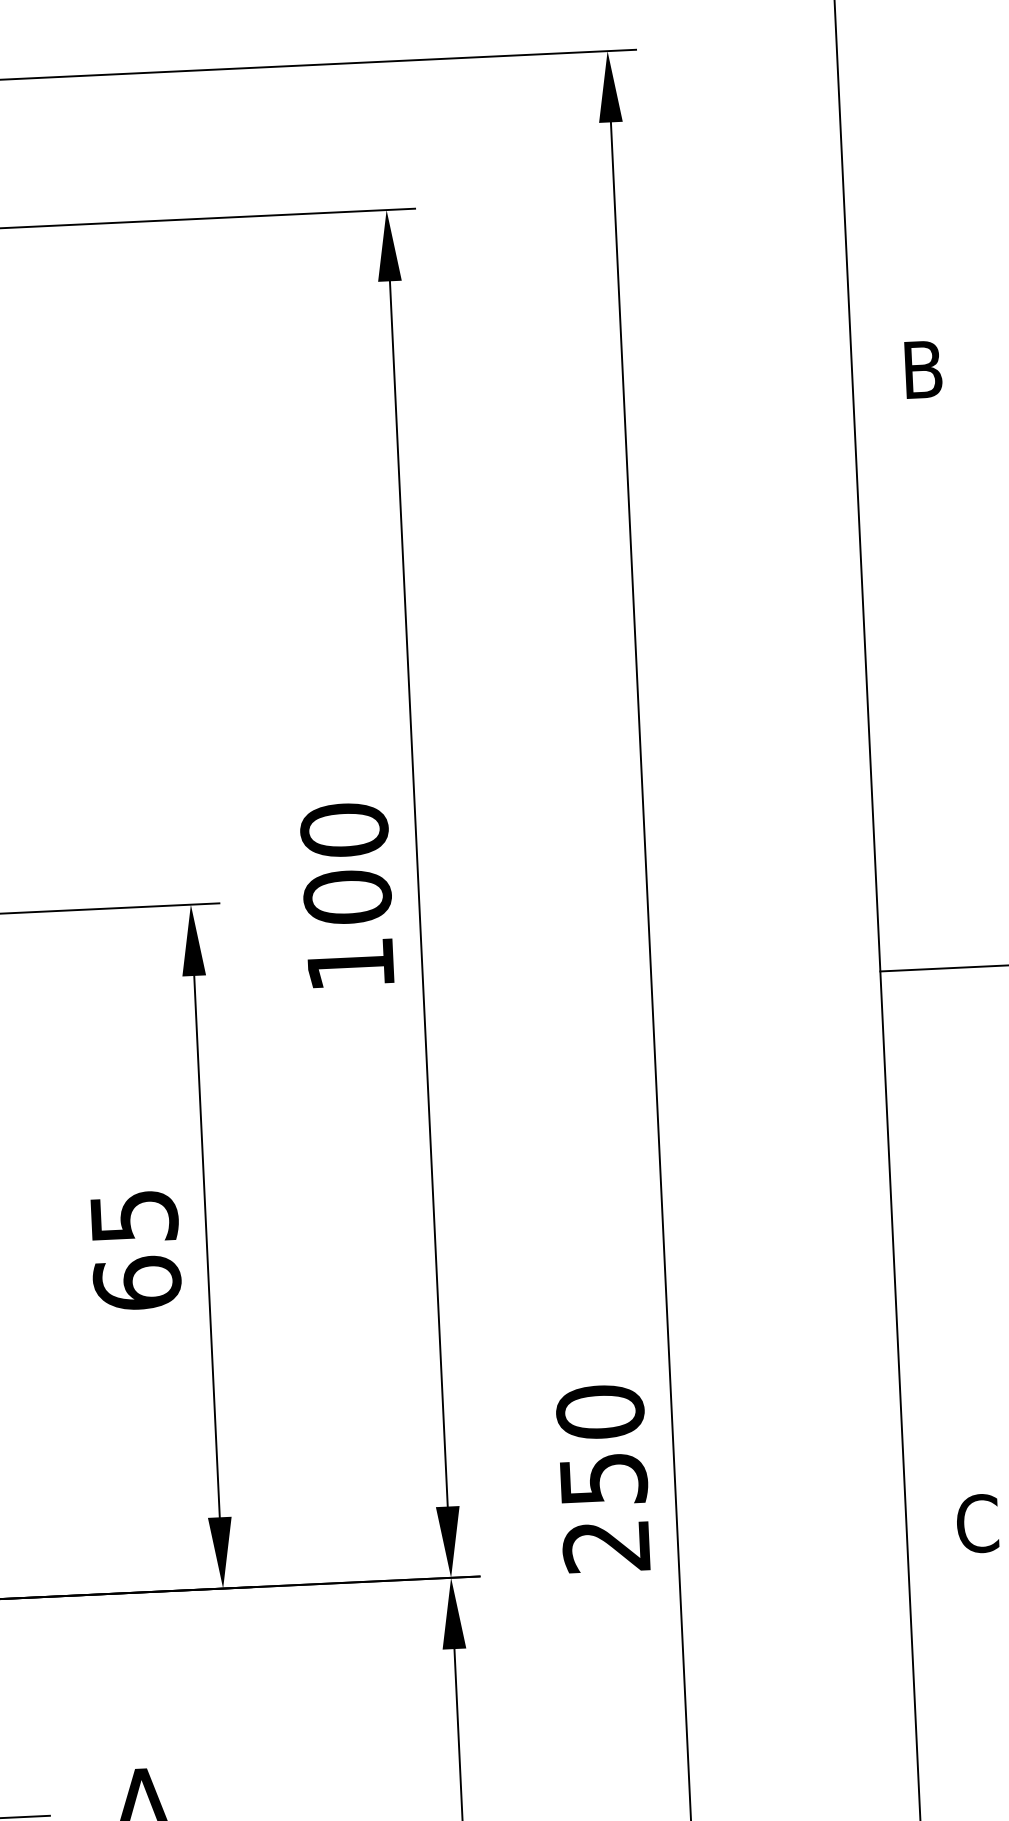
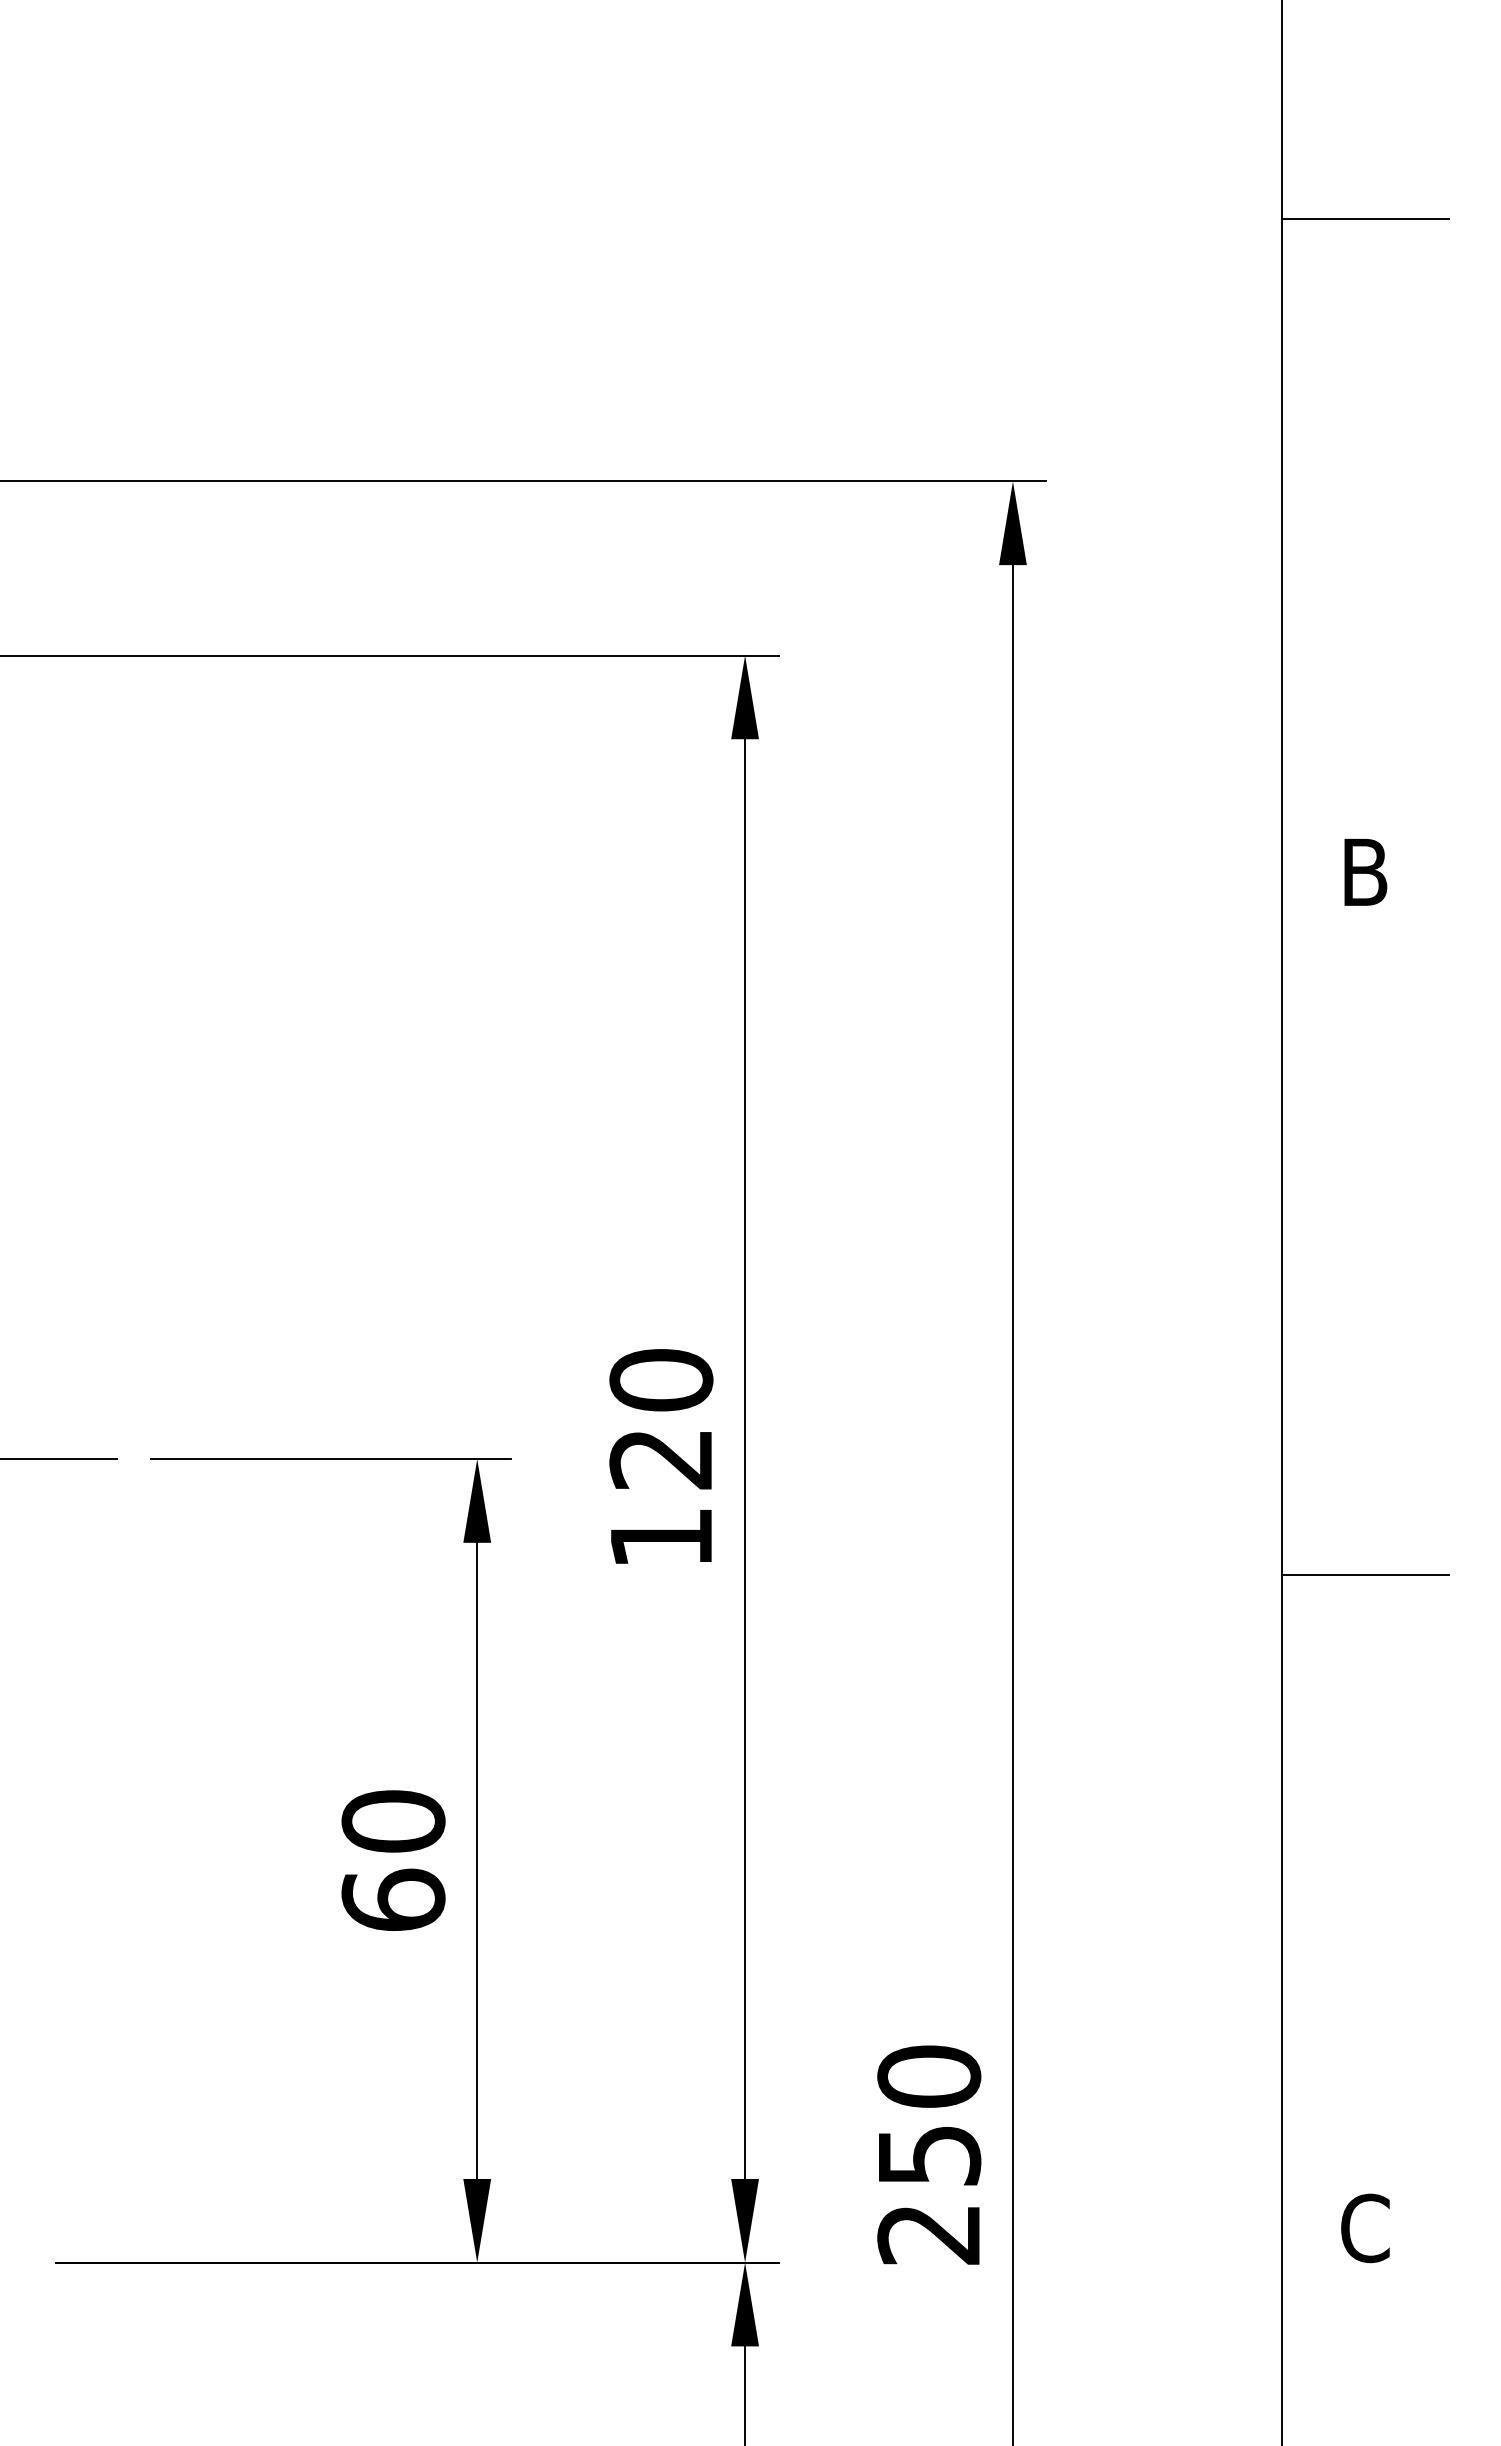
text: (347, 896) -> (661, 1458), 100 -> 120
text: (134, 1216) -> (393, 1821), 65 -> 60

